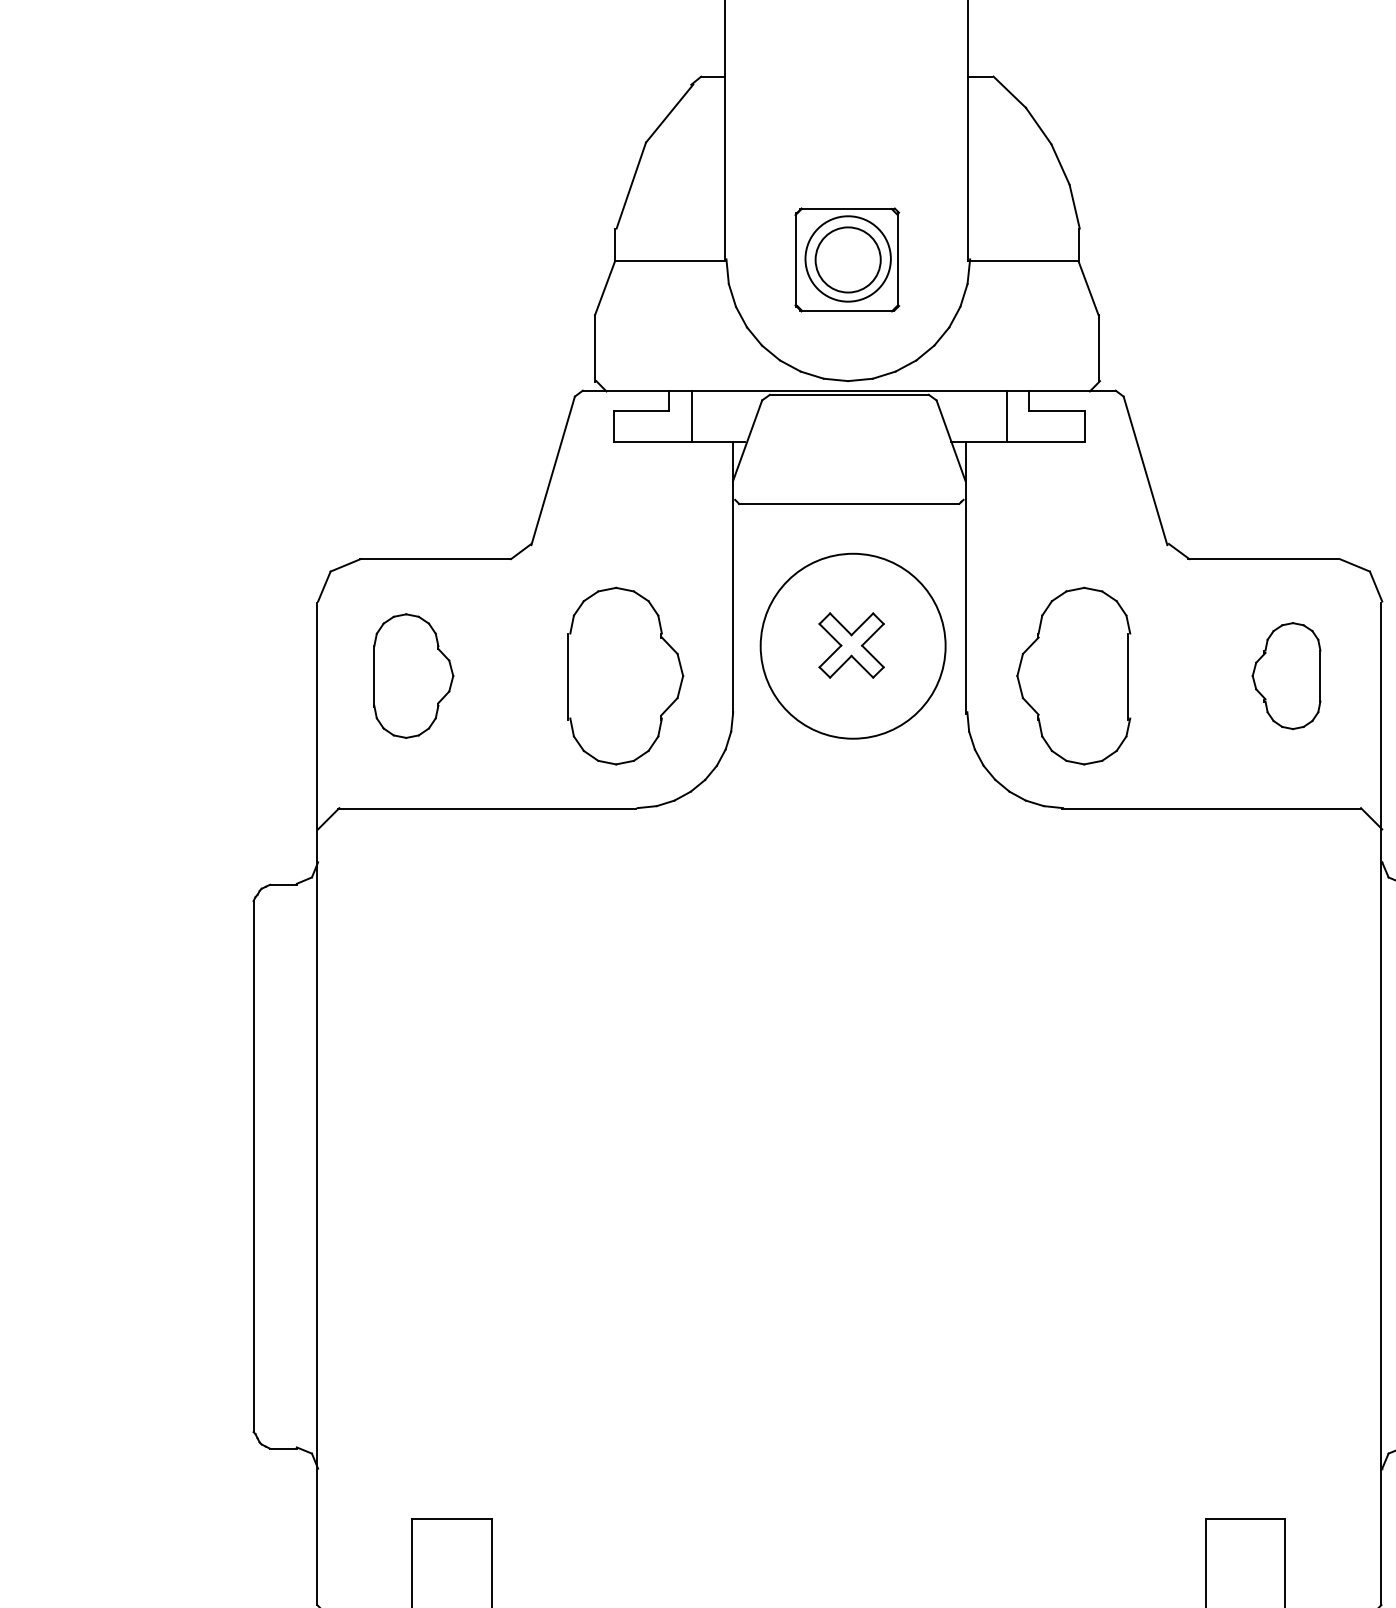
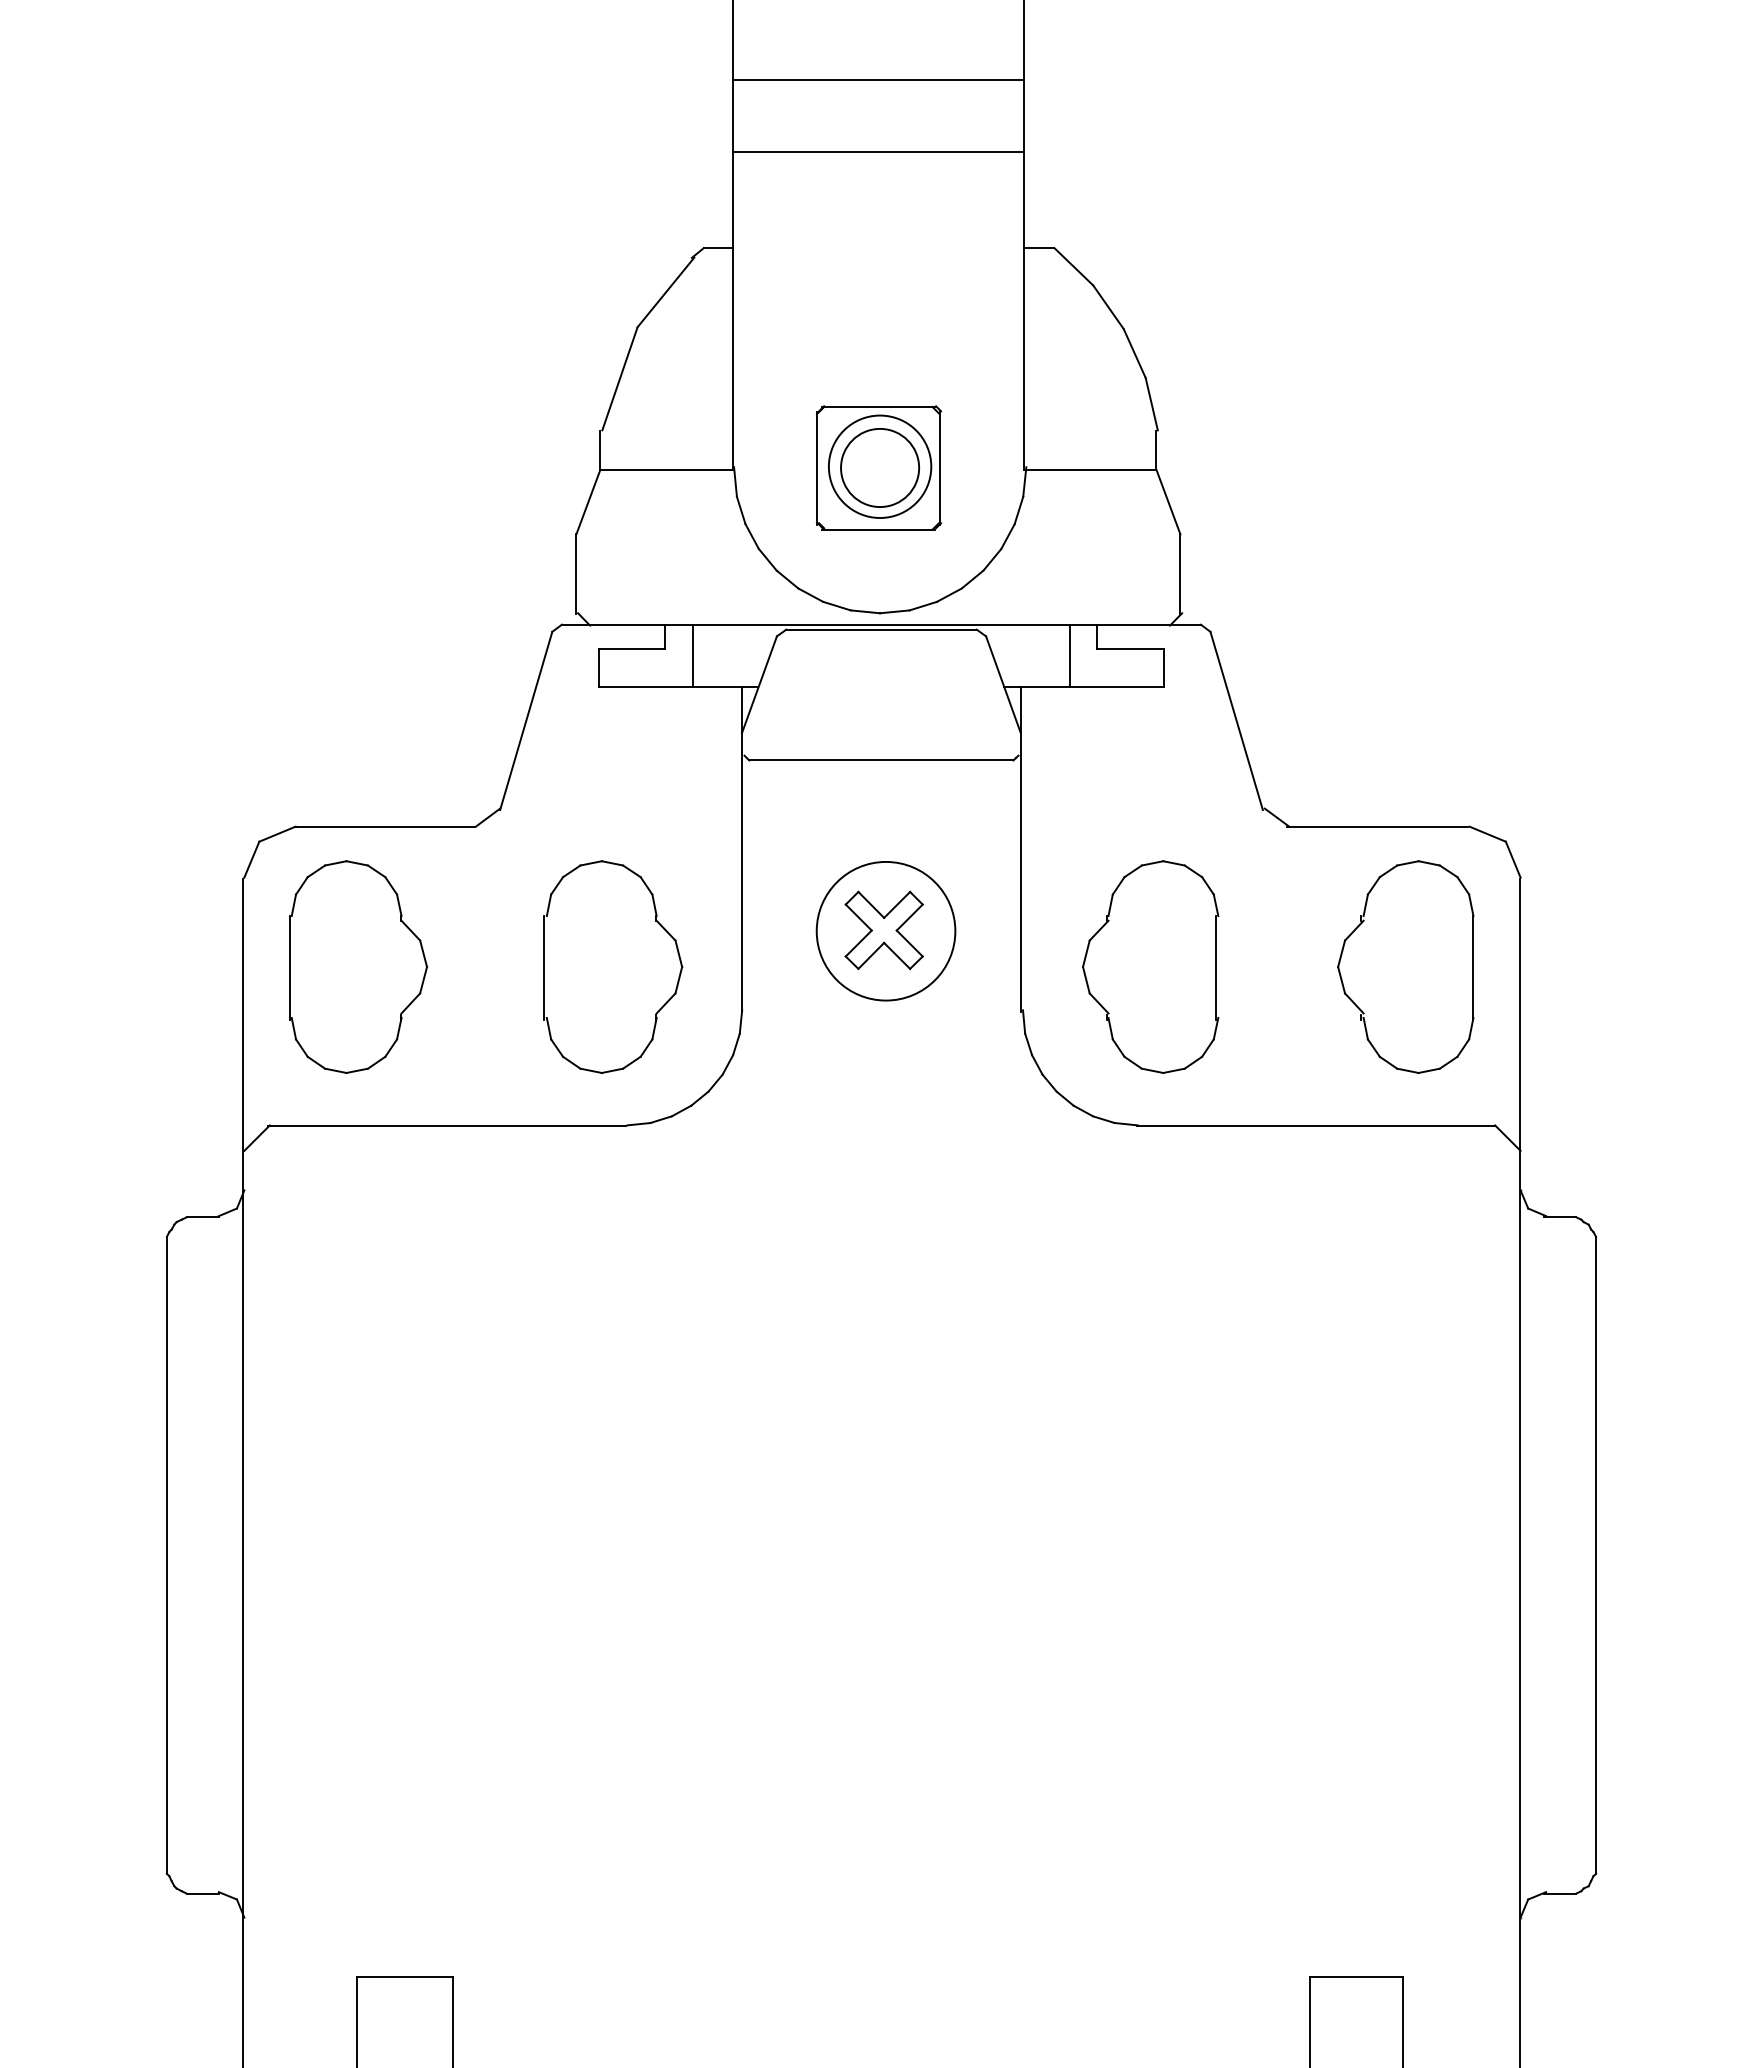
circle: (852, 645) -> (885, 930), size x0.62
part: (413, 675) -> (358, 966), size x1.43
part: (1286, 675) -> (1405, 966), size x1.67

